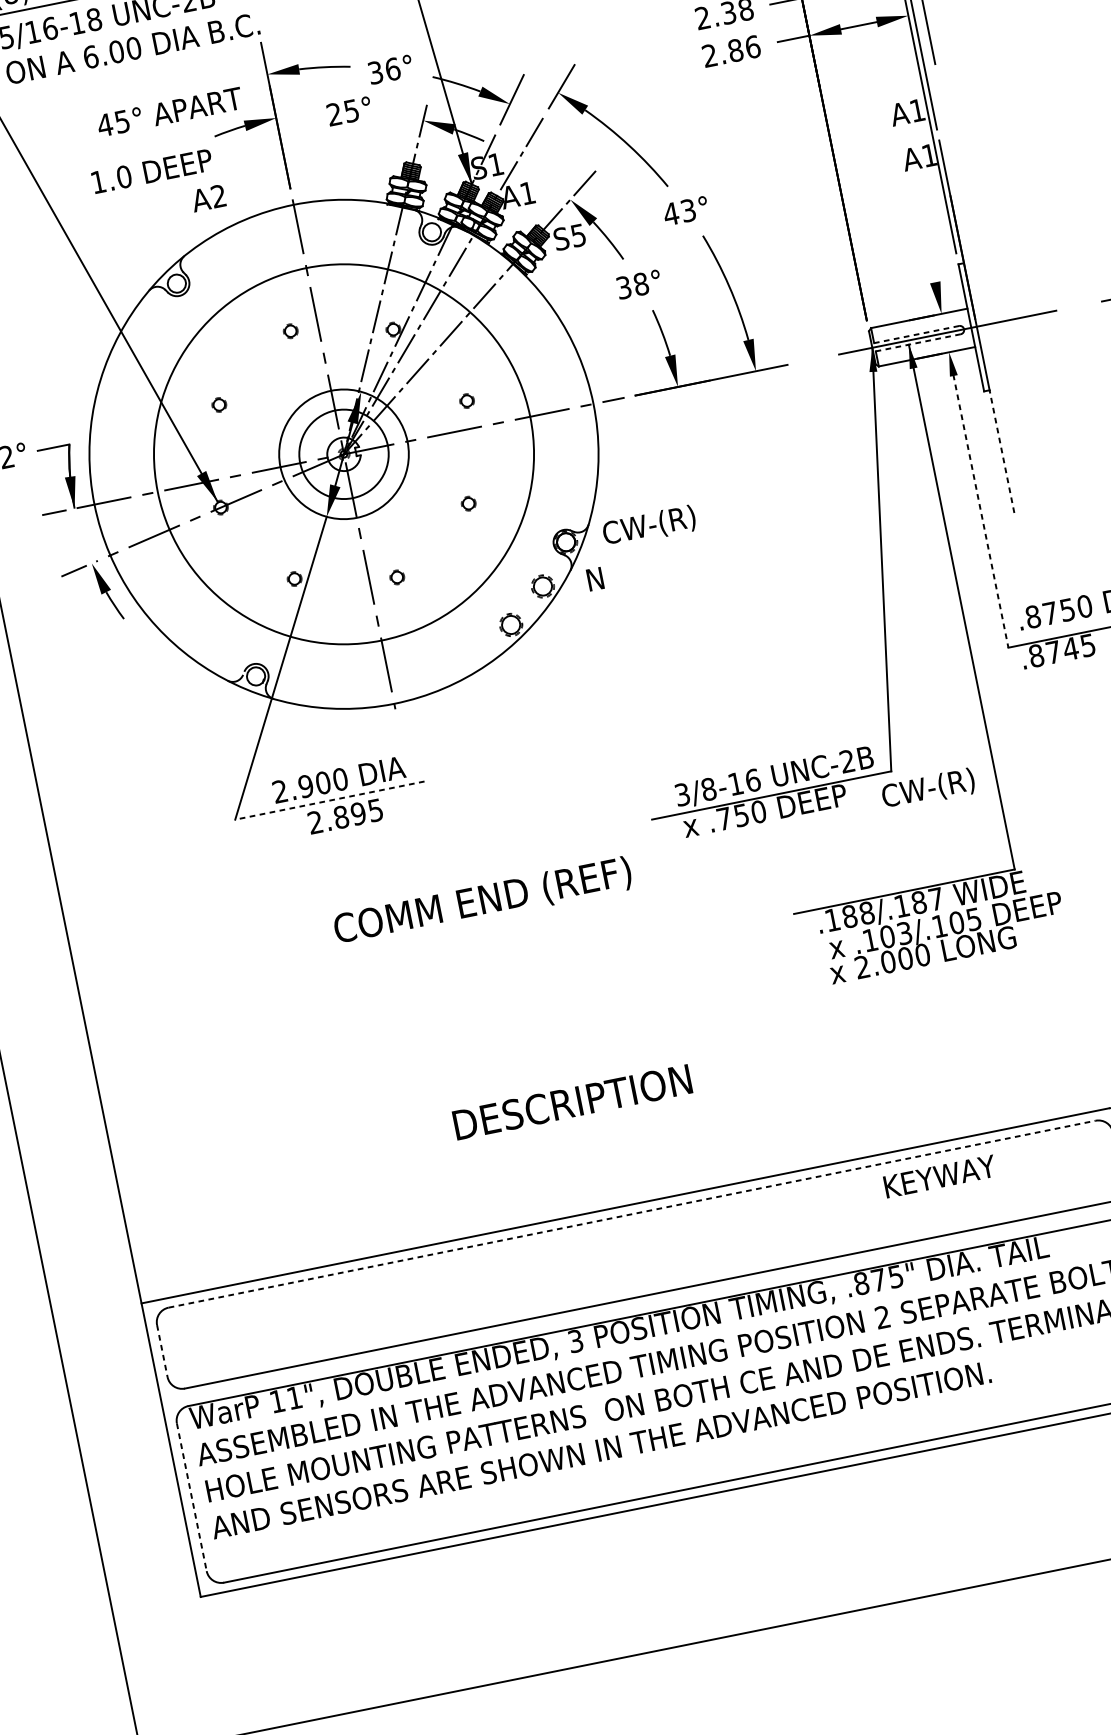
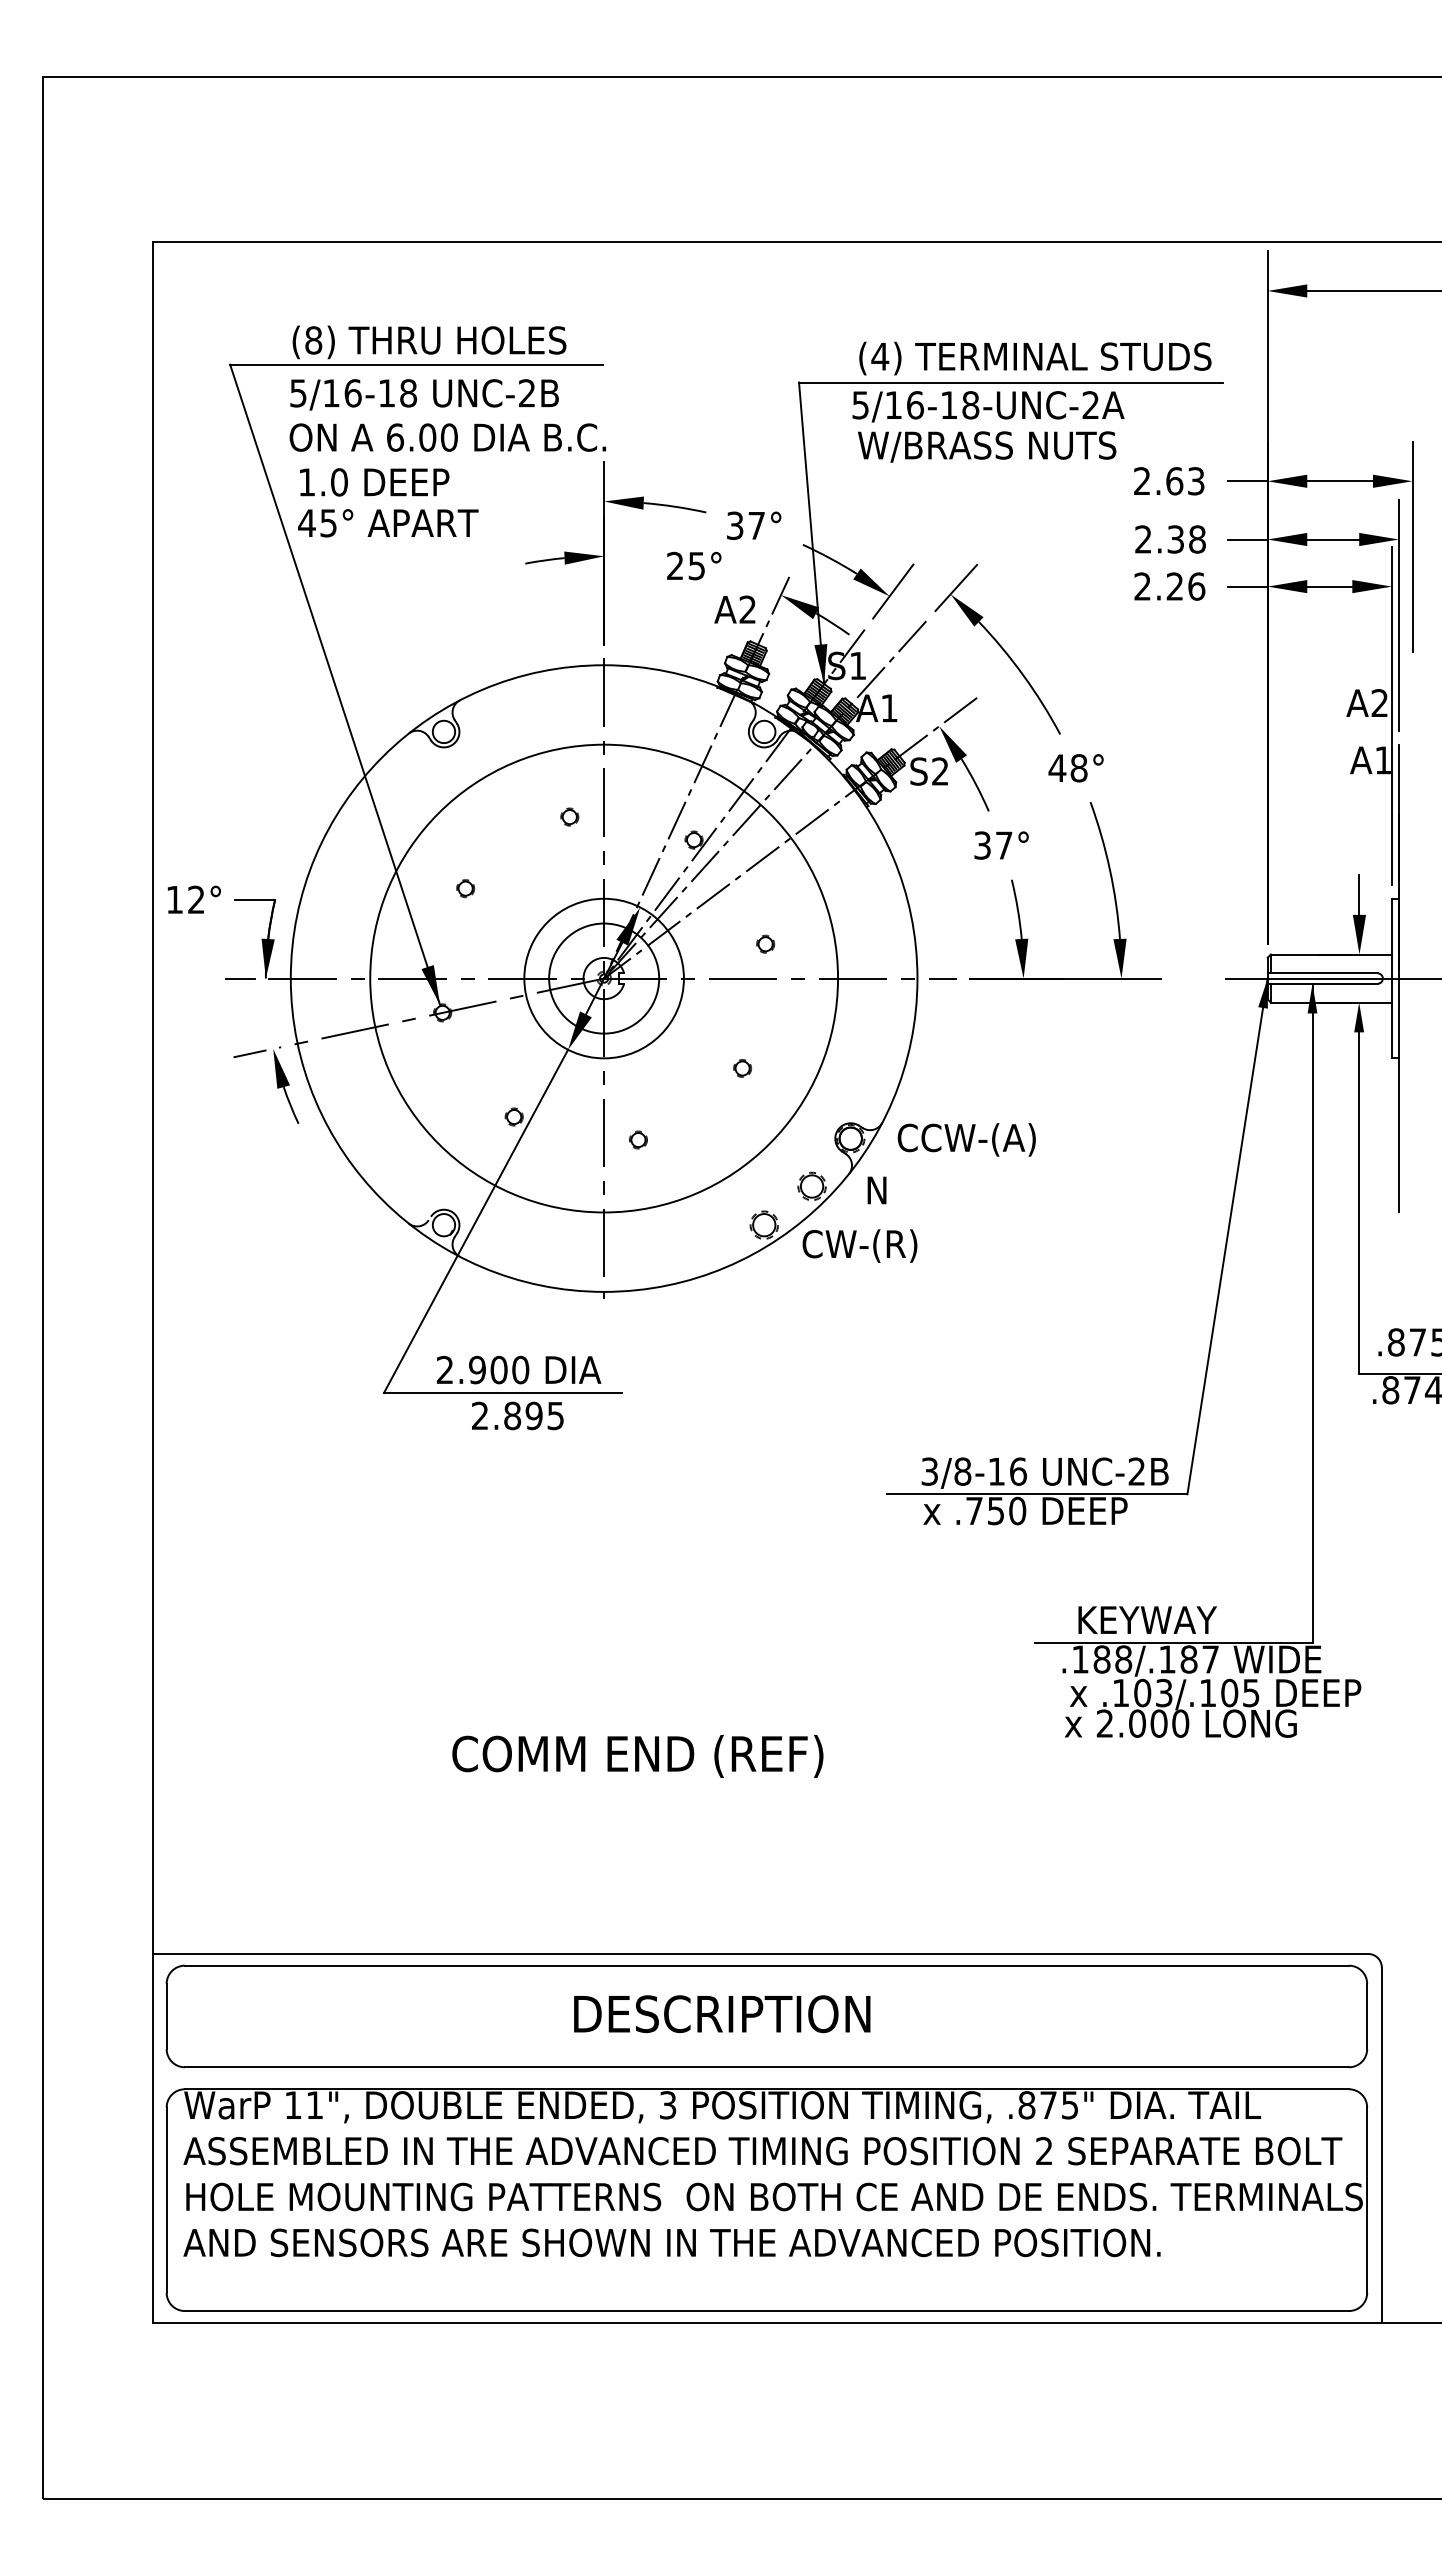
text: (735, 50) -> (1174, 586), 2.86 -> 2.26
text: (392, 69) -> (756, 525), 36° -> 37°
text: (917, 110) -> (1379, 702), A1 -> A2
text: (170, 112) -> (388, 523), moved
text: (152, 171) -> (374, 482), moved
text: (208, 198) -> (734, 609), moved
text: (688, 210) -> (1078, 768), 43° -> 48°
text: (578, 235) -> (940, 771), S5 -> S2
line: (931, 266) -> (1359, 894), added
text: (640, 284) -> (1003, 845), 38° -> 37°
line: (915, 334) -> (1322, 973), dashed -> solid
line: (916, 342) -> (1322, 983), dashed -> solid
line: (1001, 450) -> (1398, 1134), dashed -> solid
line: (980, 511) -> (1358, 1202), dashed -> solid
text: (667, 522) -> (977, 1139), CW-(R) -> CCW-(A)
text: (928, 788) -> (859, 1245), moved
line: (329, 800) -> (502, 1392), dashed -> solid
text: (482, 901) -> (637, 1756), moved
text: (572, 1102) -> (722, 2014), moved
text: (939, 1176) -> (1147, 1619), moved
line: (632, 1213) -> (767, 1965), dashed -> solid
line: (162, 1351) -> (166, 2016), dashed -> solid
line: (191, 1497) -> (166, 2200), dashed -> solid

